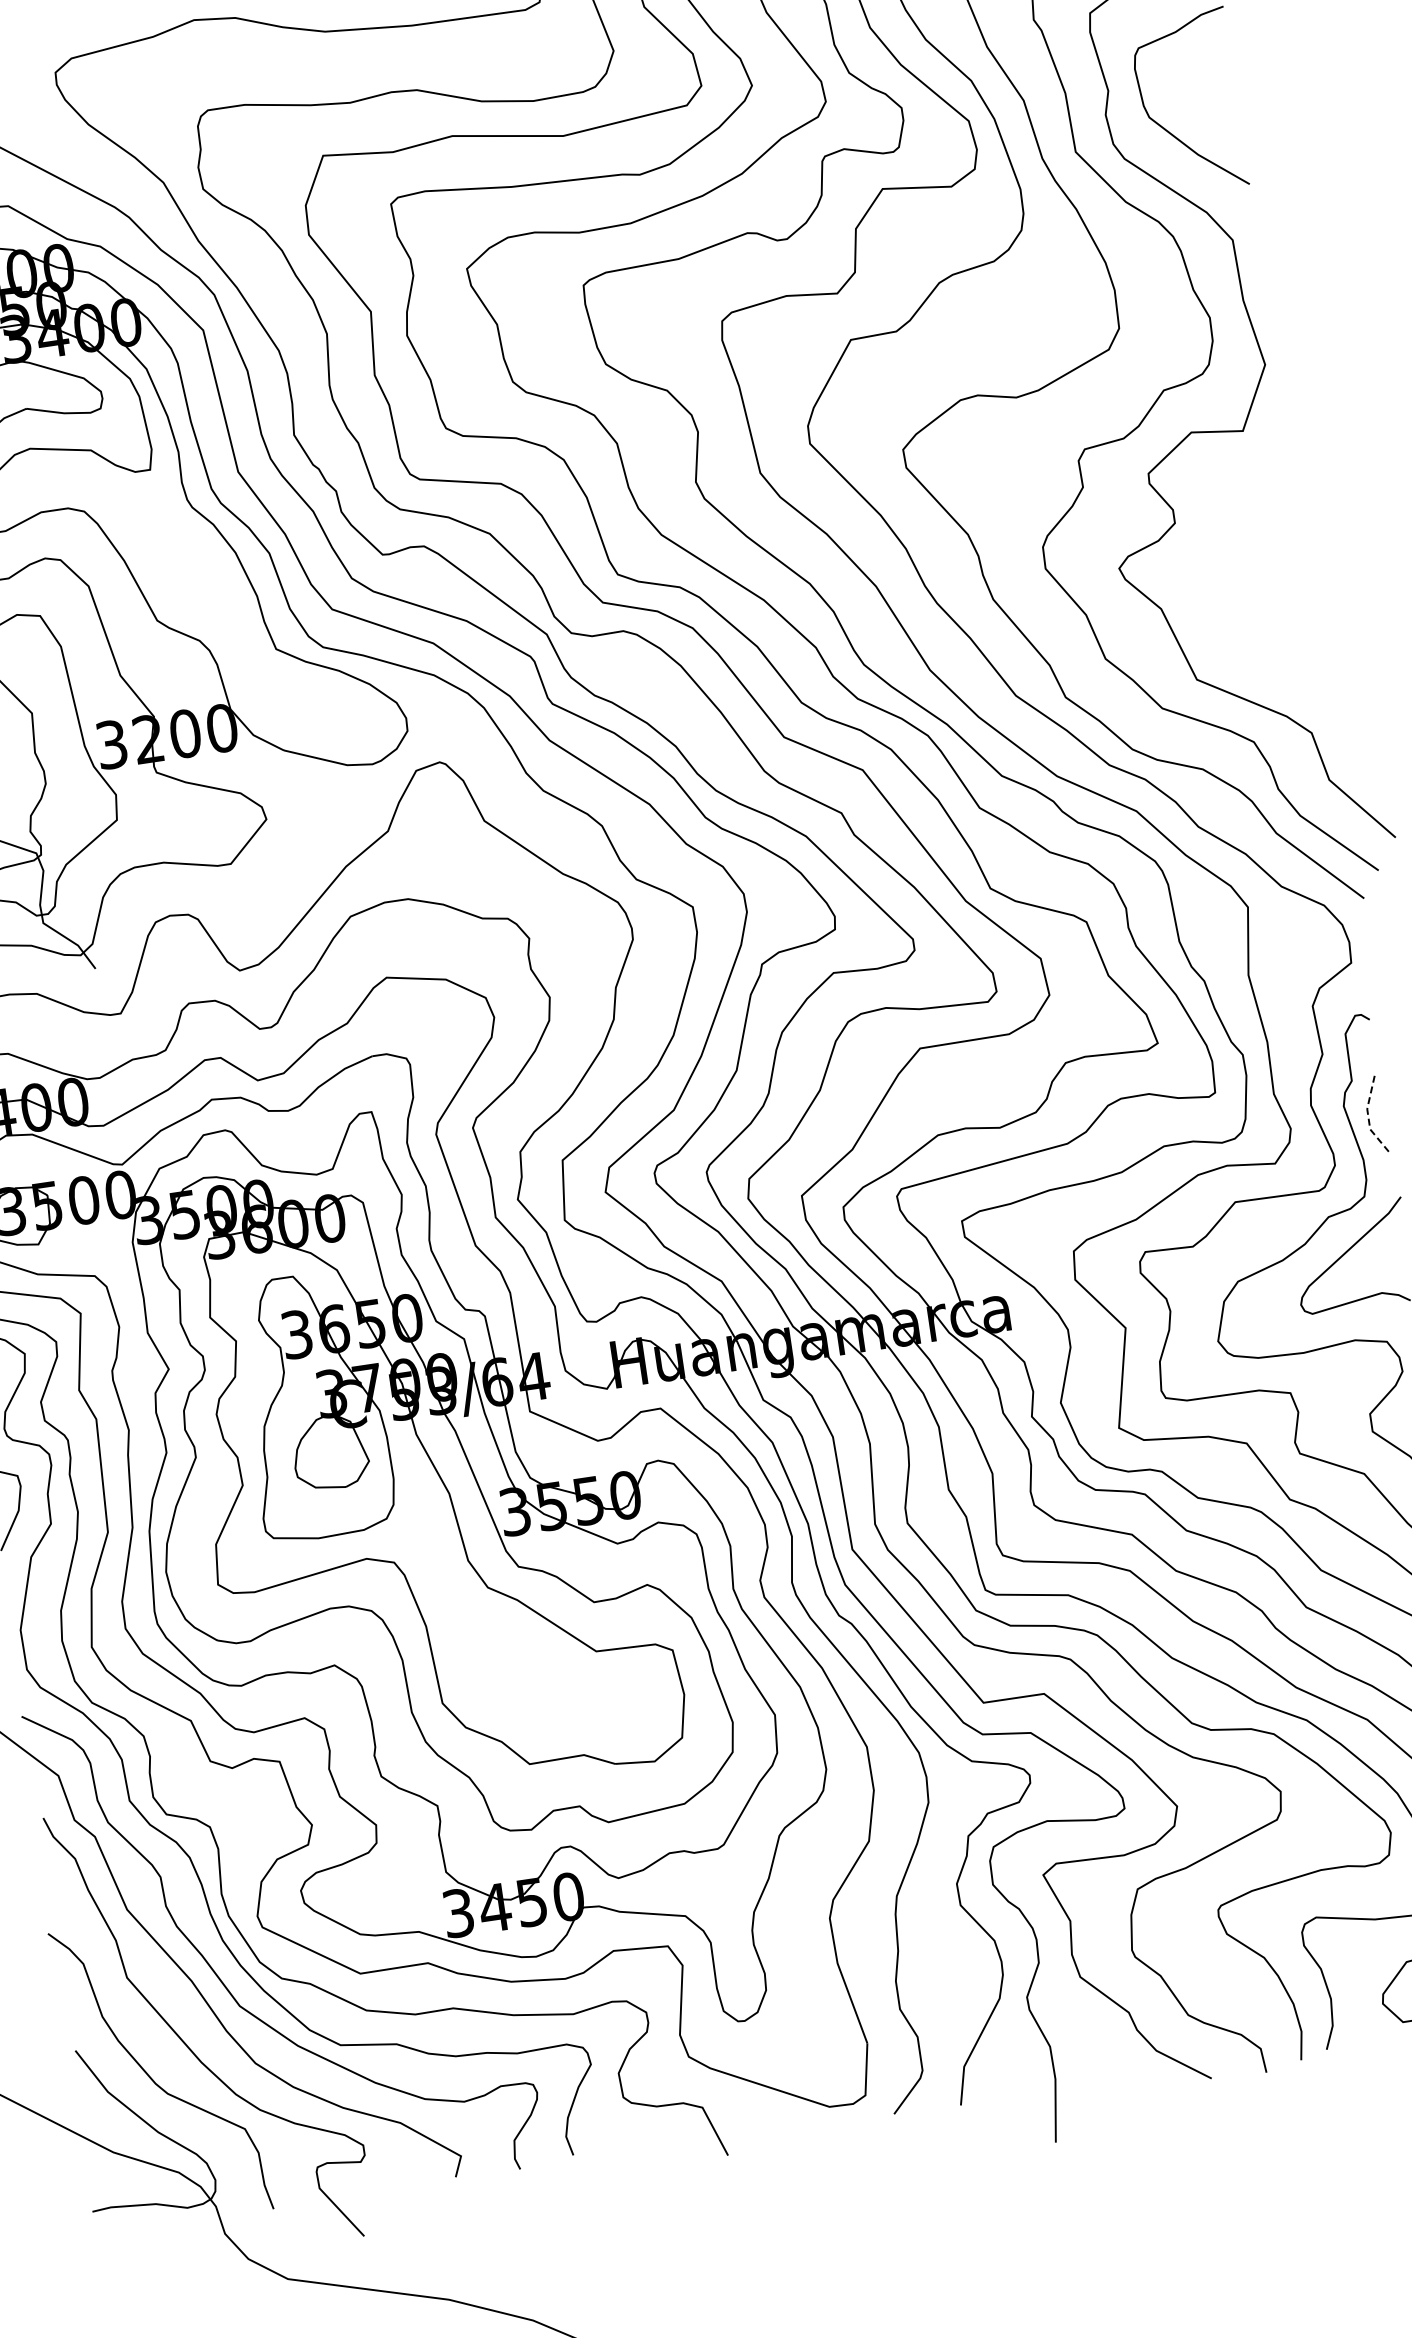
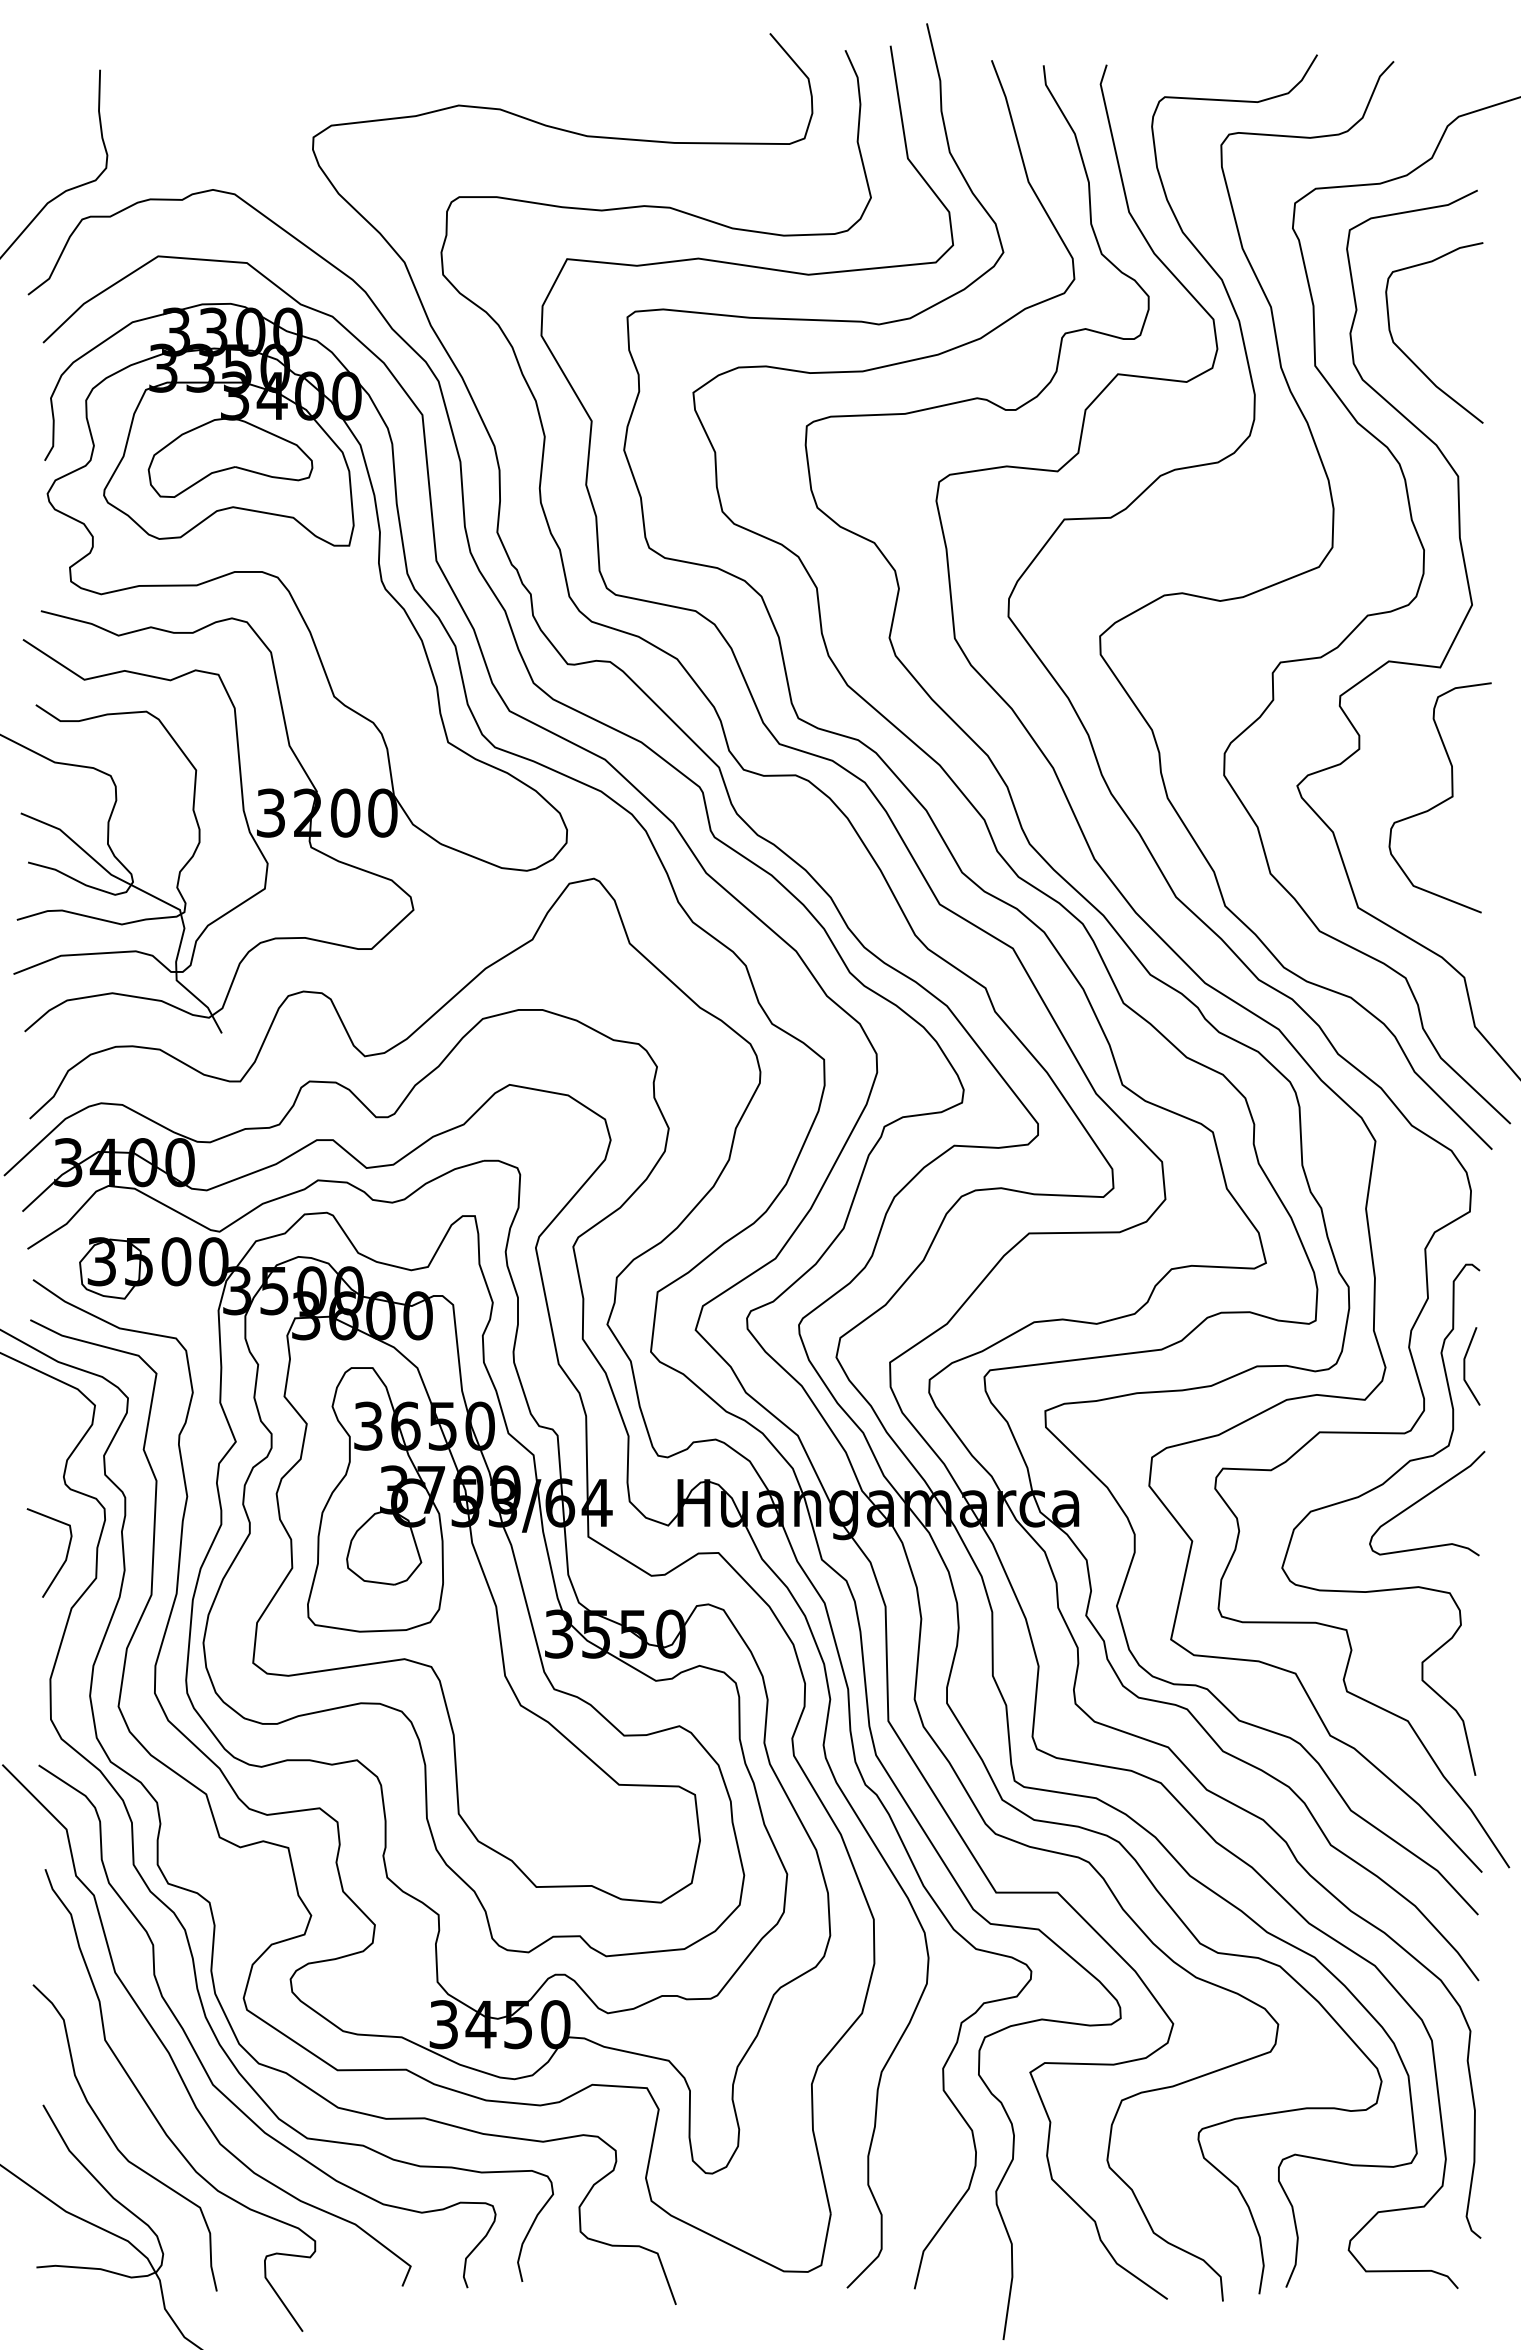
curve: (1263, 562) -> (1441, 801), added
line: (1368, 1117) -> (1464, 1367), dashed -> solid

